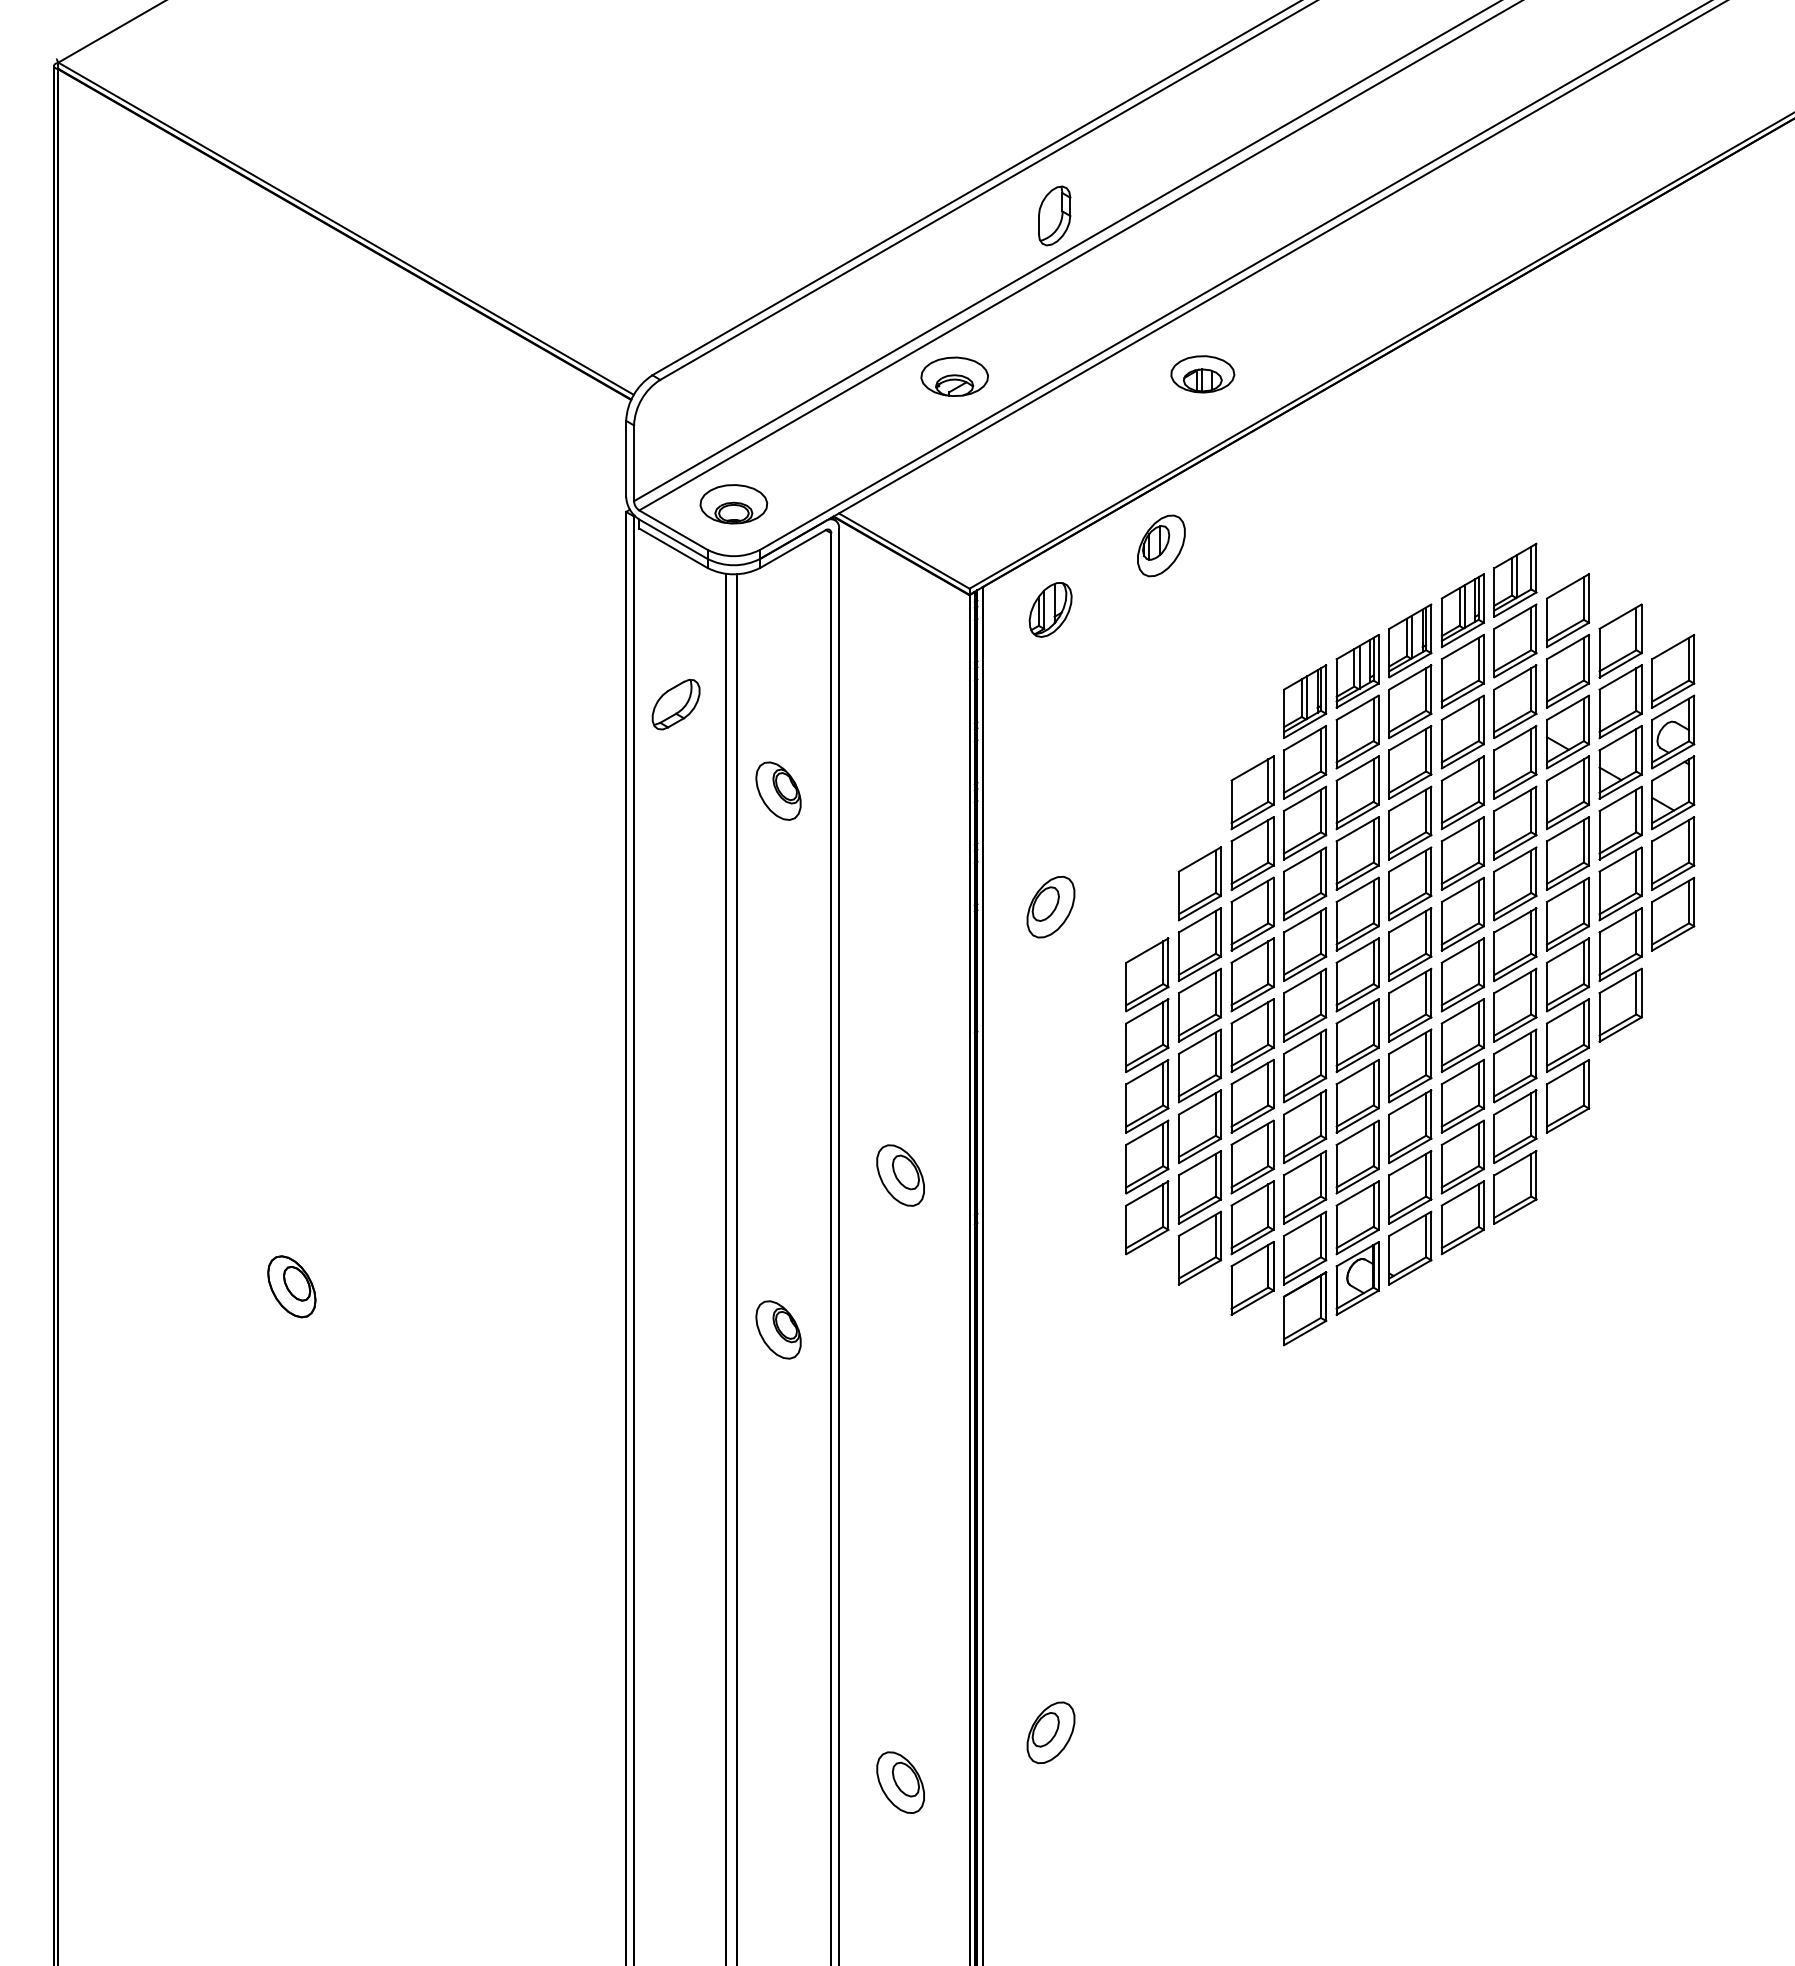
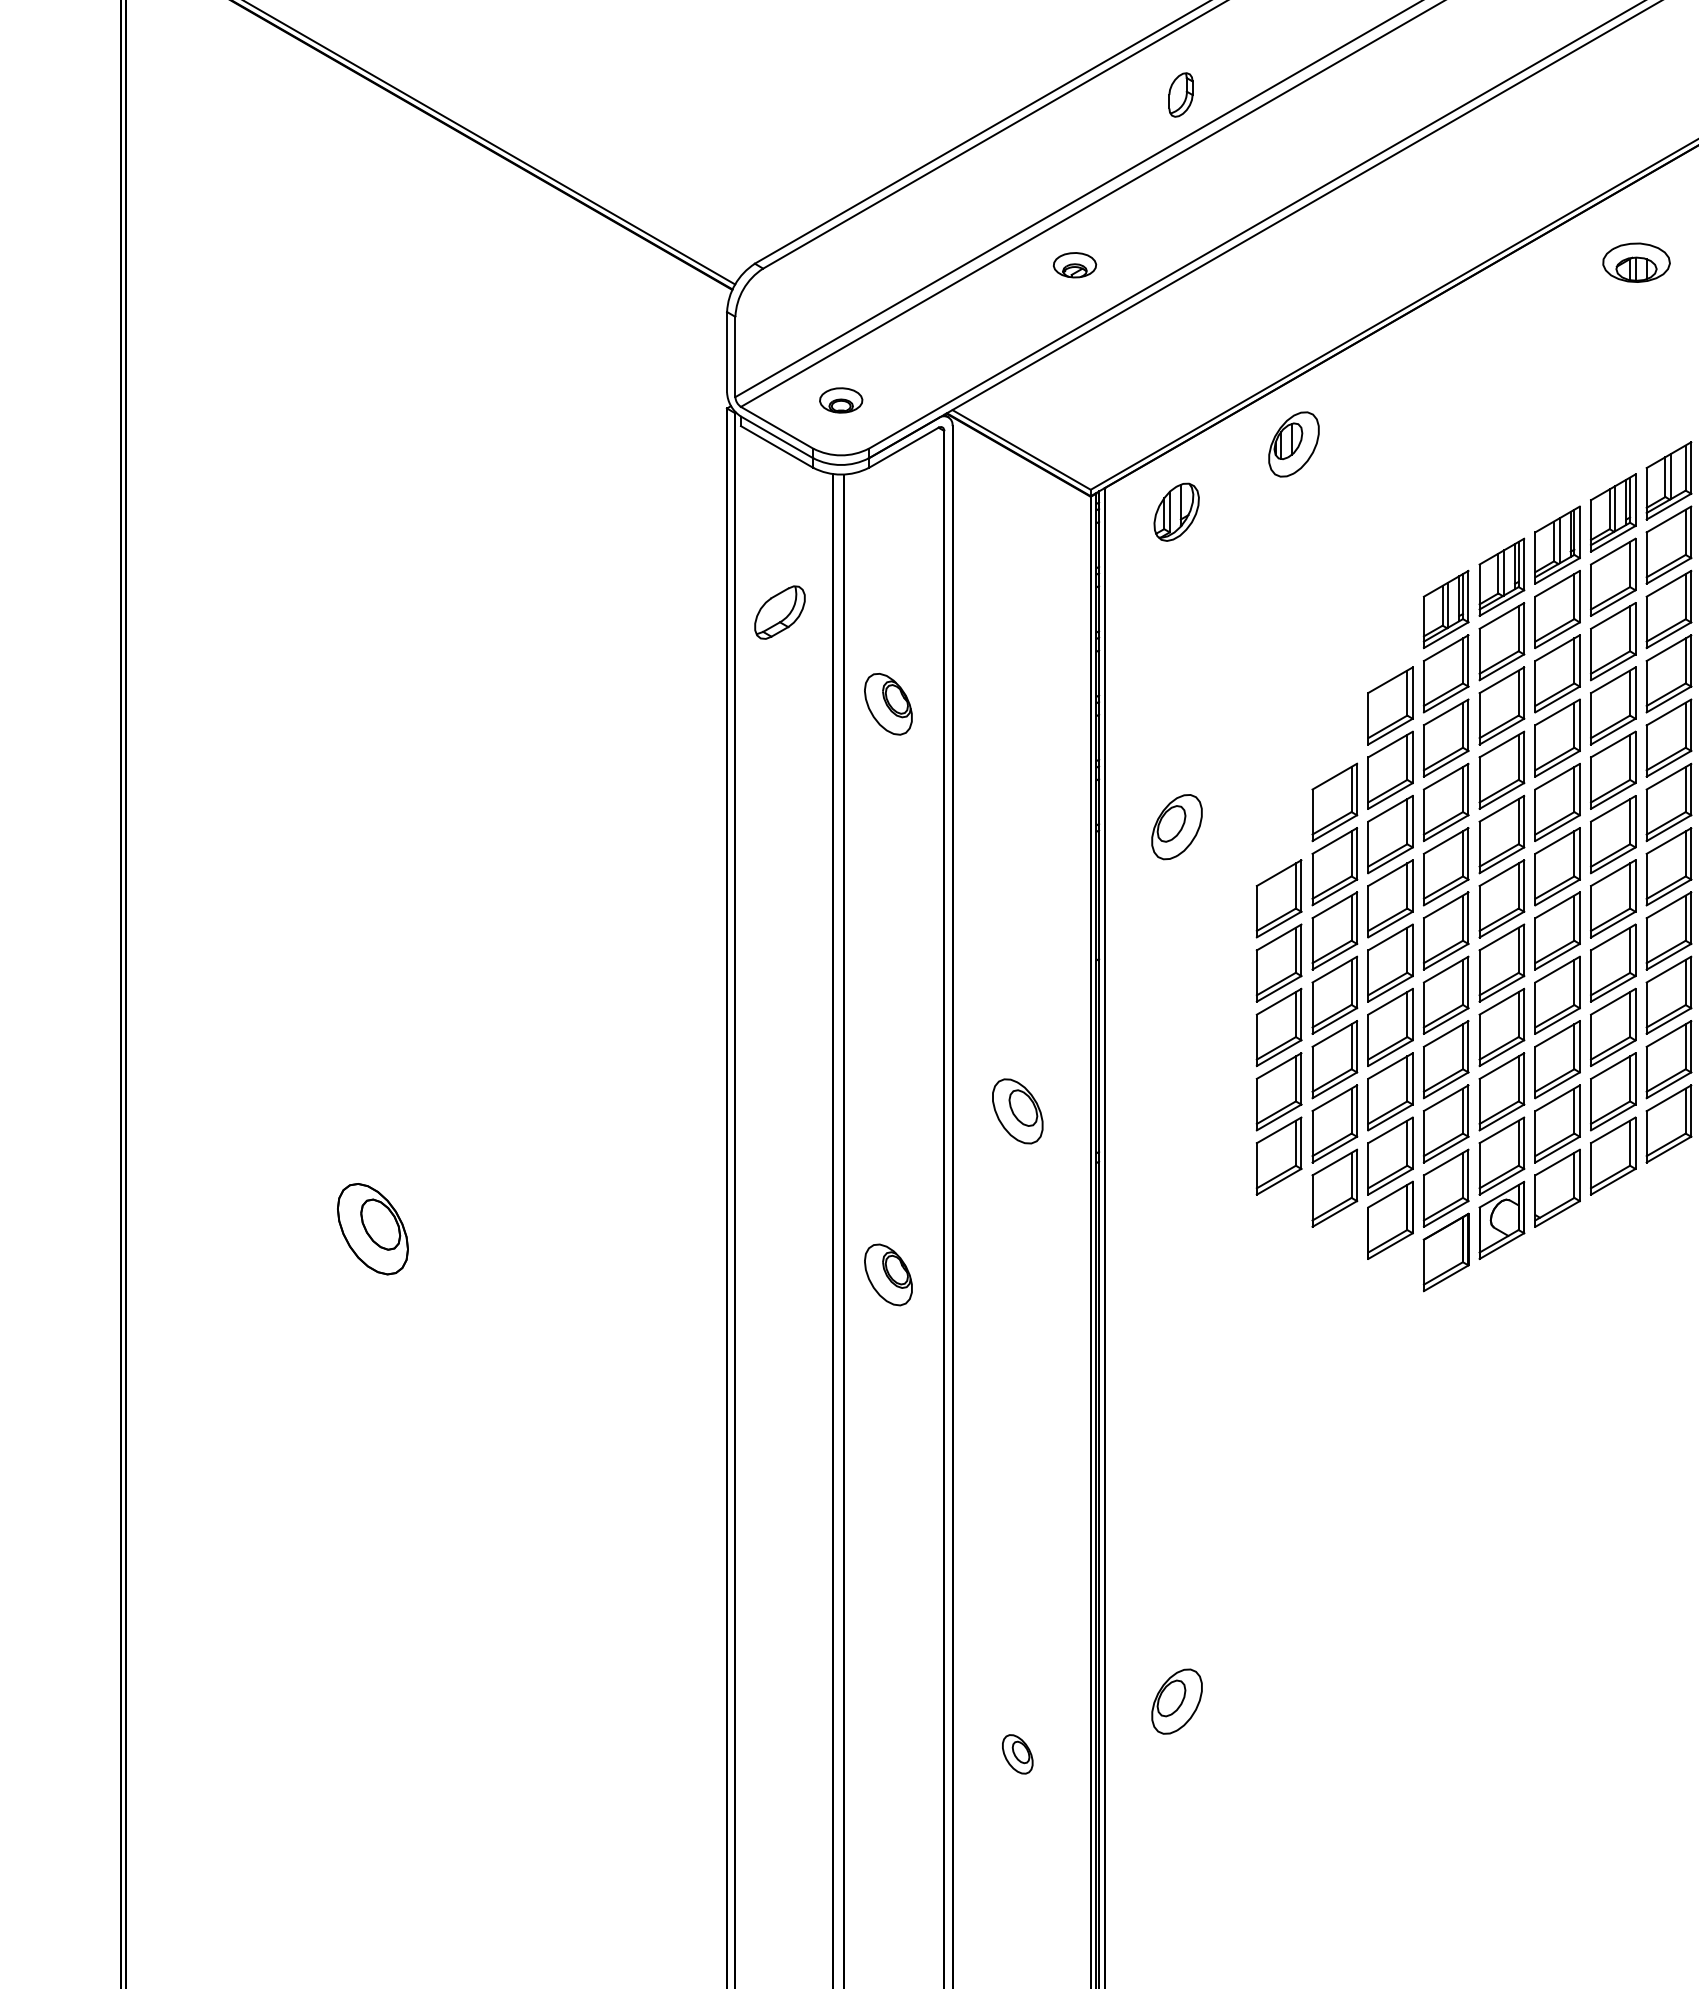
part: (1054, 215) -> (1180, 94), size x0.7
part: (1202, 374) -> (1636, 262), moved
part: (954, 376) -> (1074, 265), size x0.6
part: (733, 504) -> (840, 400), size x0.6
part: (291, 1286) -> (372, 1228), size x1.4
part: (900, 1782) -> (1017, 1754), size x0.6

